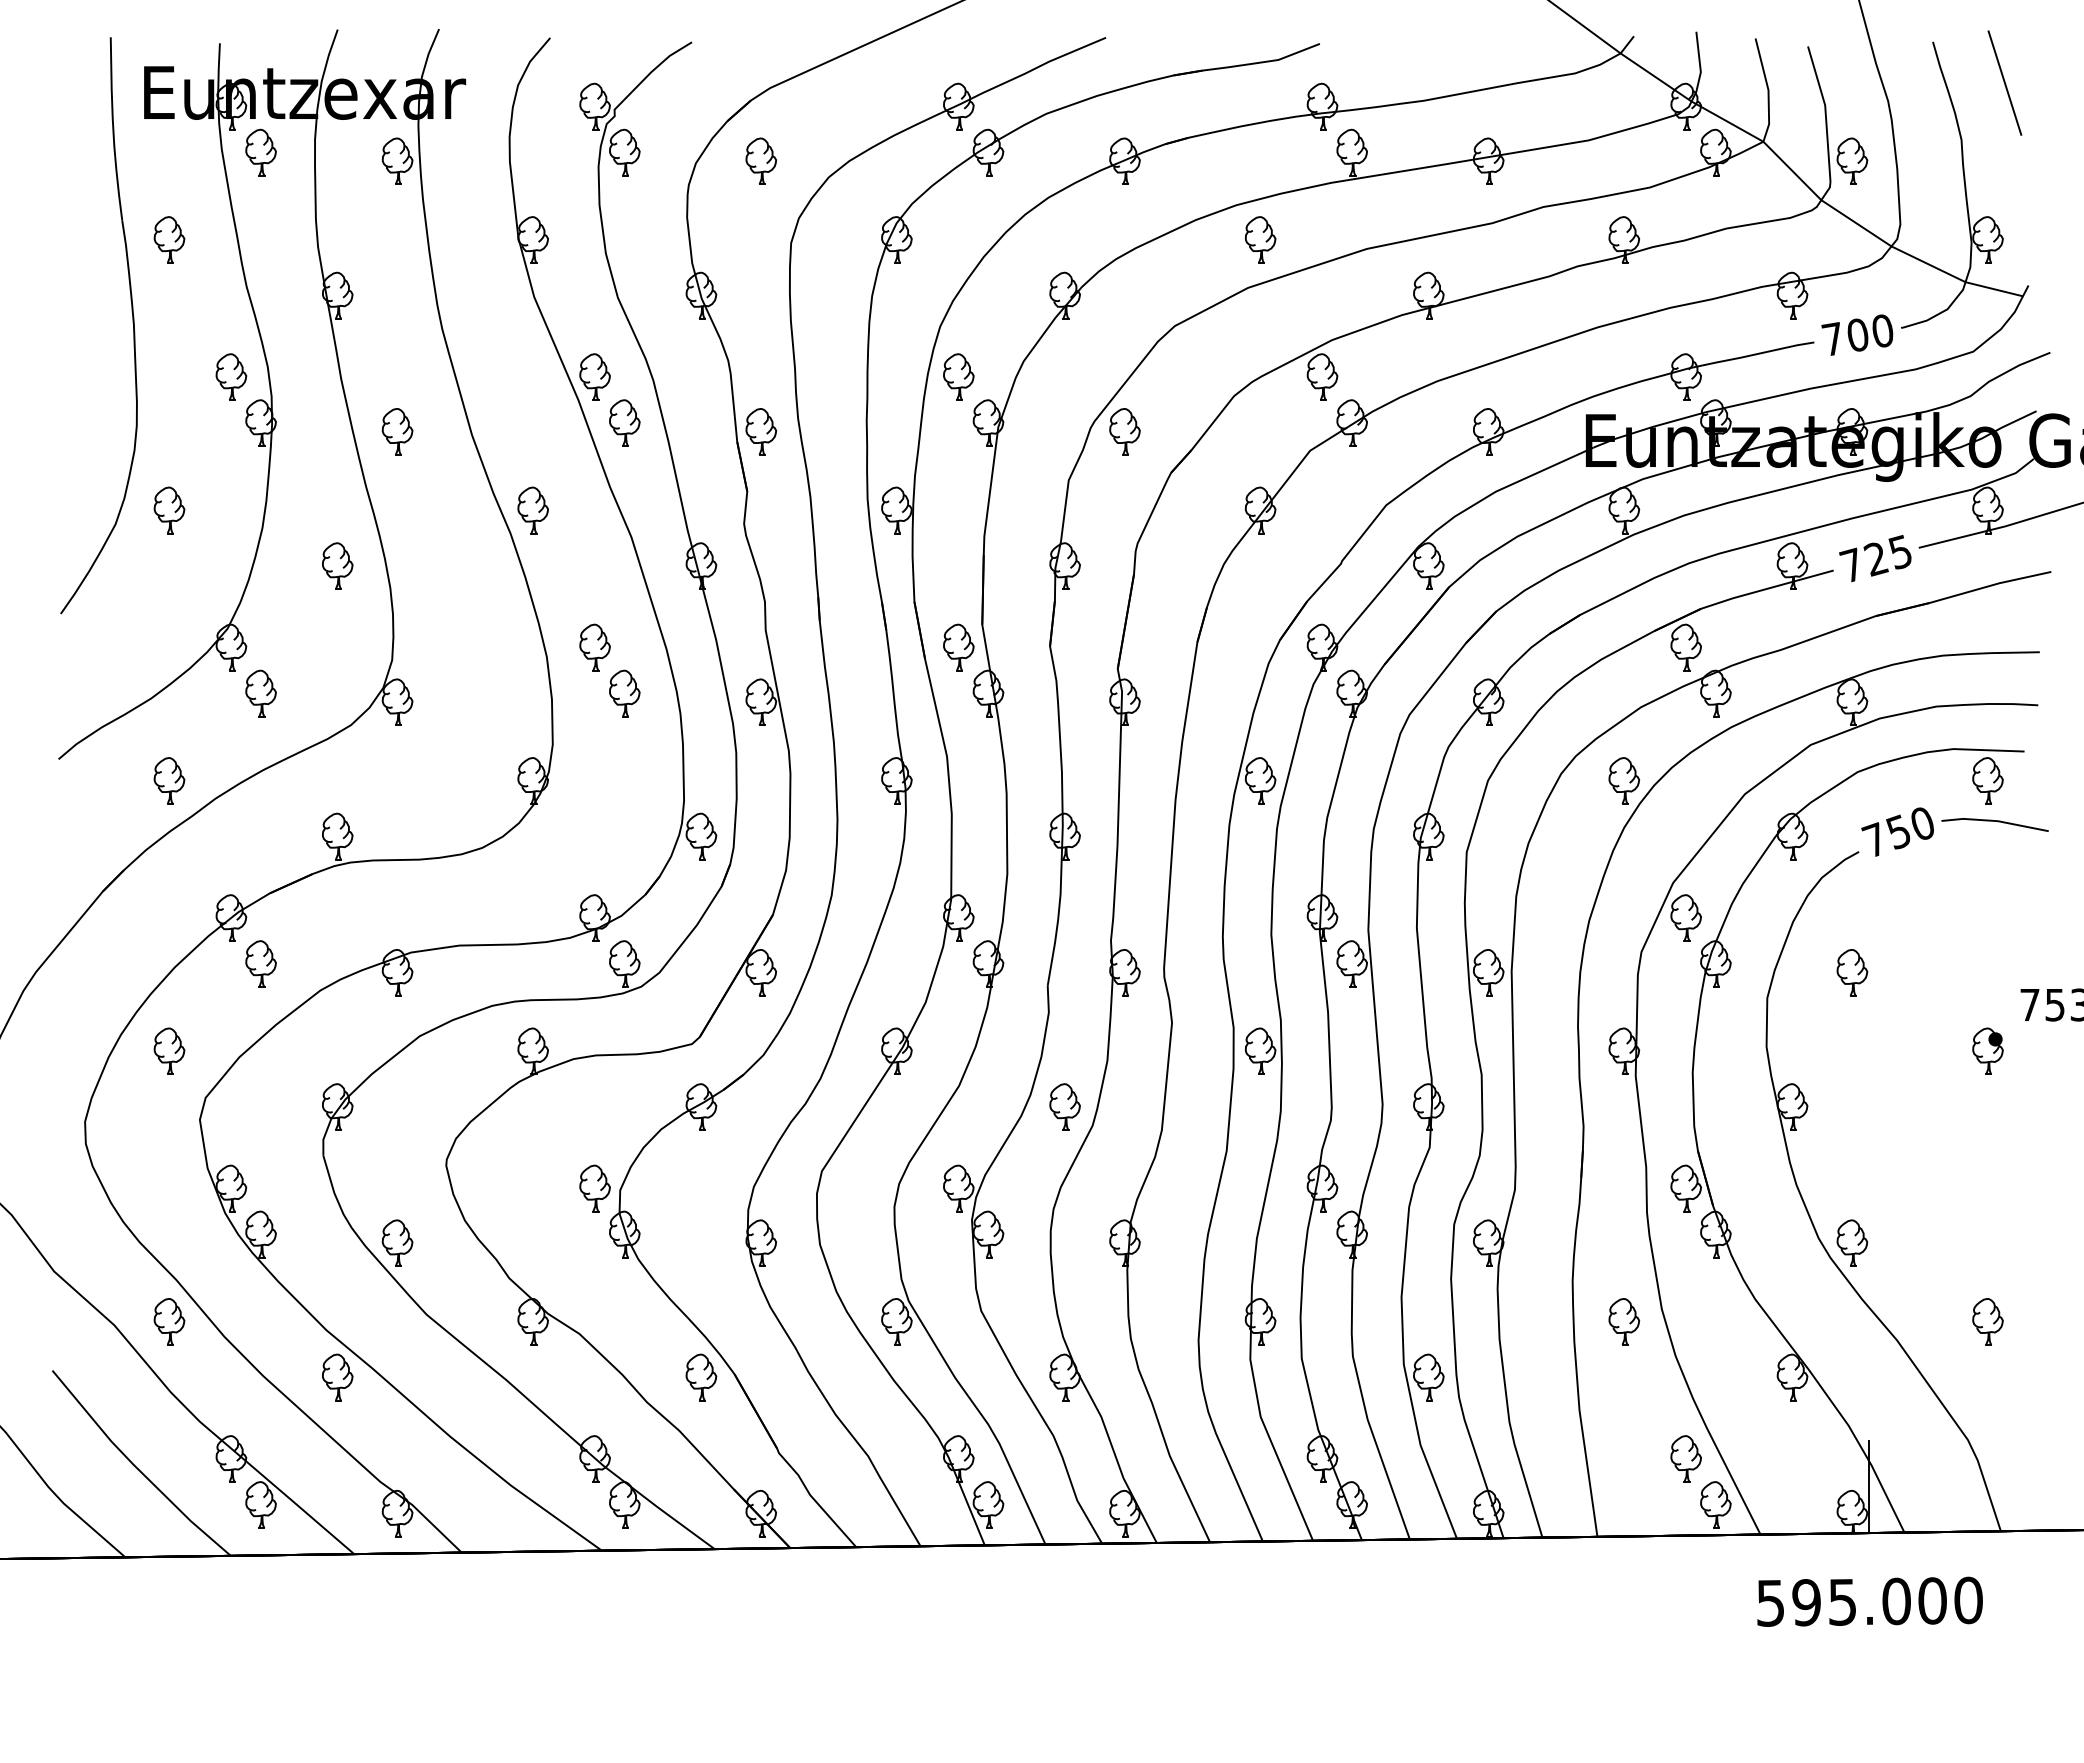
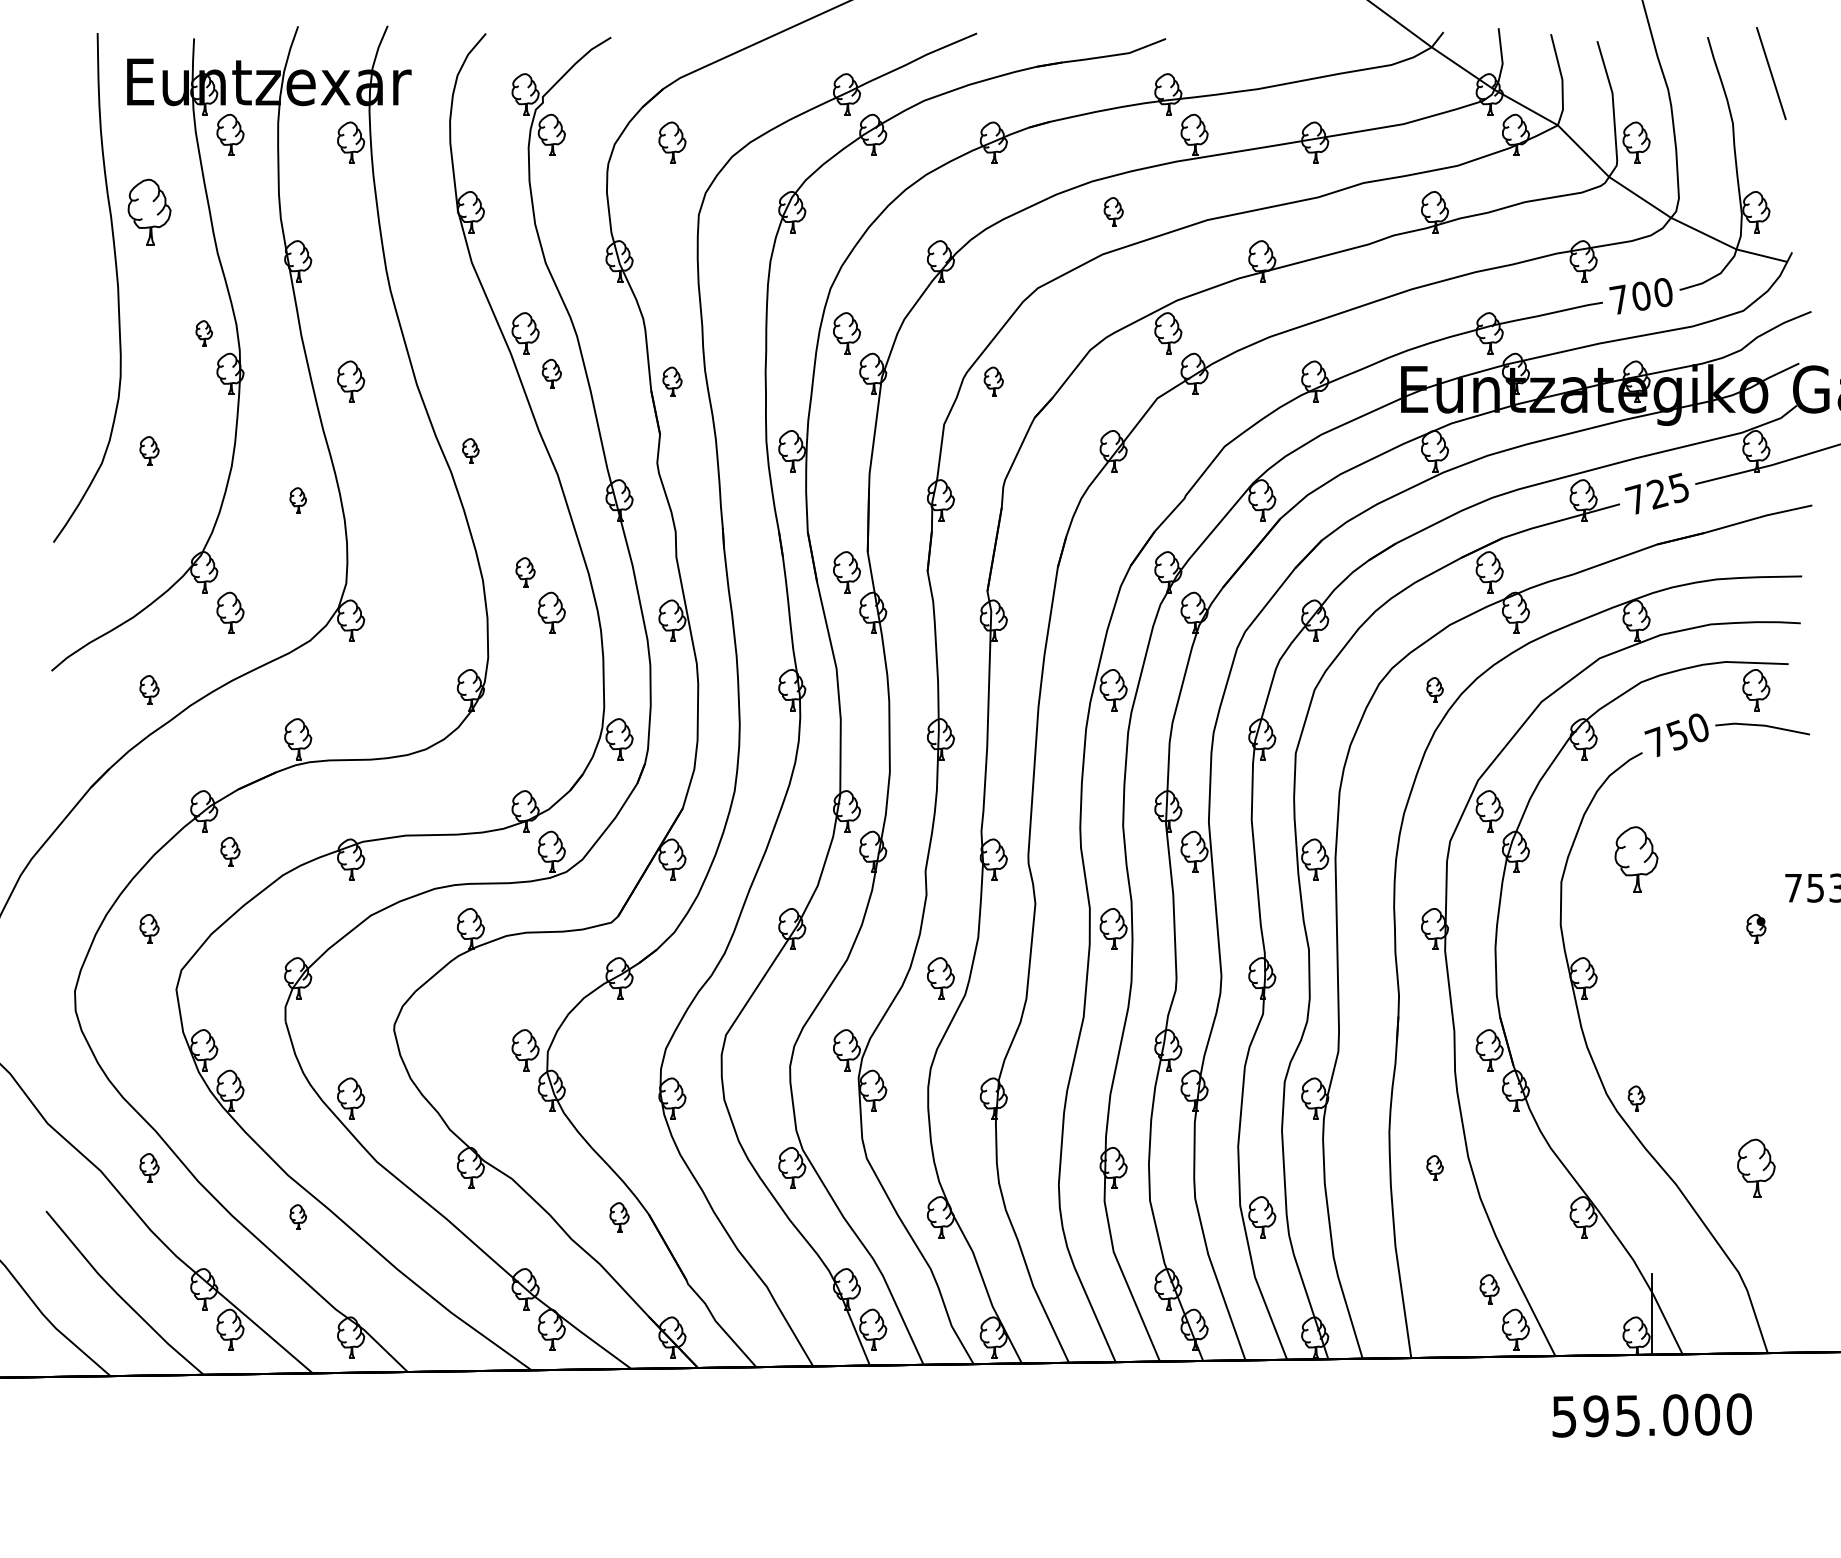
part: (169, 239) -> (149, 211), size x1.6
part: (1260, 239) -> (1113, 211), size x0.7
part: (231, 376) -> (204, 332), size x0.6
part: (624, 422) -> (551, 373), size x0.7
part: (761, 431) -> (672, 381), size x0.7
part: (1124, 431) -> (993, 381), size x0.7
part: (169, 510) -> (149, 451), size x0.7
part: (532, 510) -> (470, 451), size x0.6
part: (337, 565) -> (298, 499), size x0.6
part: (594, 647) -> (525, 572), size x0.7
part: (169, 780) -> (149, 689), size x0.7
part: (1624, 780) -> (1435, 689), size x0.6
part: (260, 963) -> (229, 851), size x0.7
part: (1852, 972) -> (1636, 859), size x1.6
part: (169, 1050) -> (149, 928), size x0.7
part: (1987, 1050) -> (1755, 928), size x0.7
part: (1852, 1242) -> (1636, 1097), size x0.6
part: (169, 1321) -> (149, 1167), size x0.7
part: (1624, 1321) -> (1435, 1167), size x0.6
part: (1987, 1321) -> (1755, 1167), size x1.4
part: (337, 1377) -> (298, 1217), size x0.6
part: (701, 1377) -> (619, 1217), size x0.7
part: (1685, 1458) -> (1489, 1288), size x0.7

